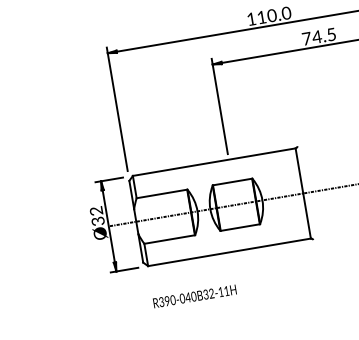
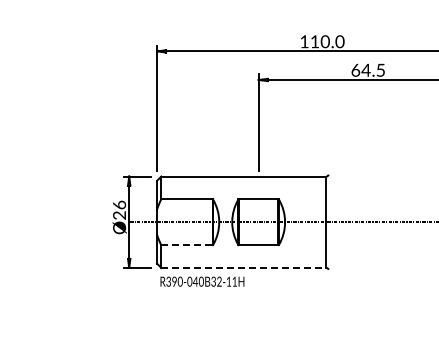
text: (306, 38) -> (355, 69), 74.5 -> 64.5
text: (97, 215) -> (119, 209), Ø32 -> Ø26
line: (170, 239) -> (187, 245), solid -> dashed
line: (229, 251) -> (243, 267), solid -> dashed
text: (194, 296) -> (202, 281), moved

